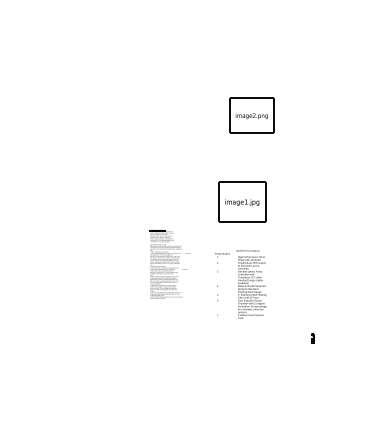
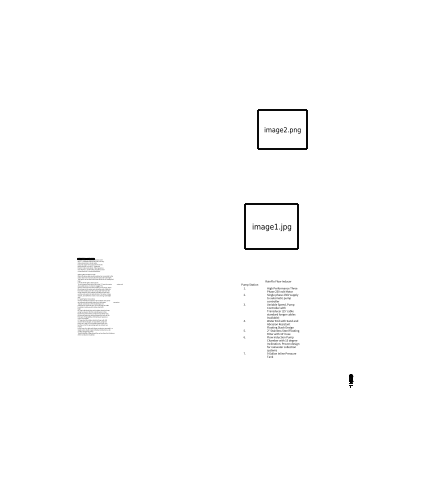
part: (169, 264) -> (99, 296), moved

